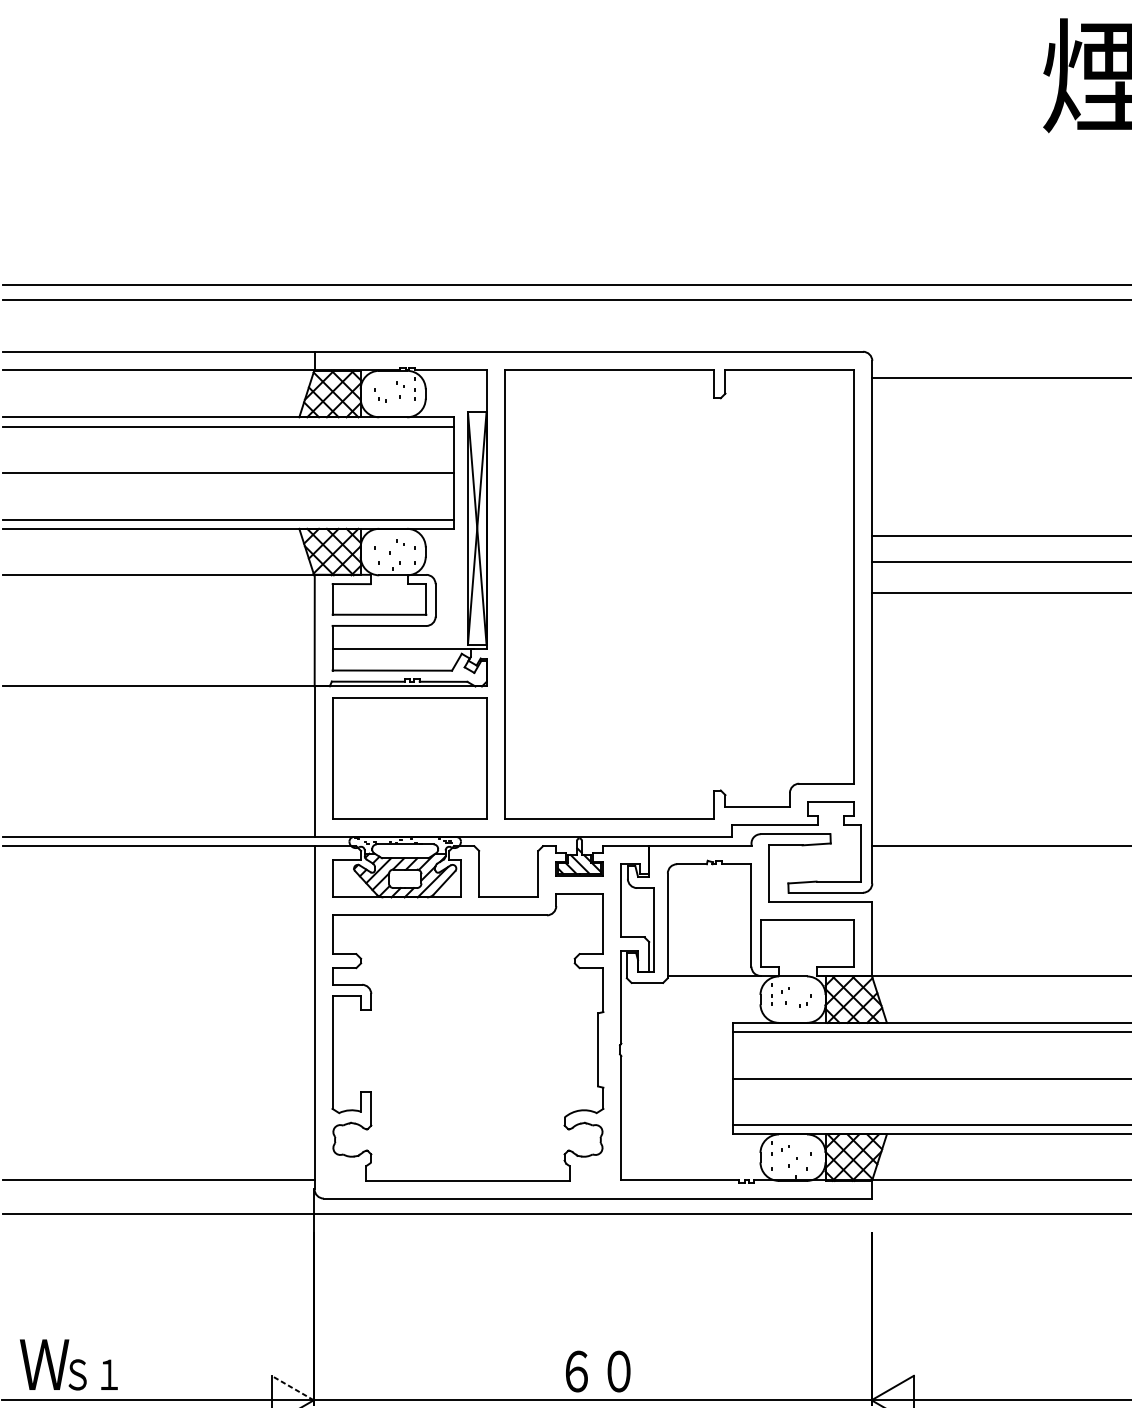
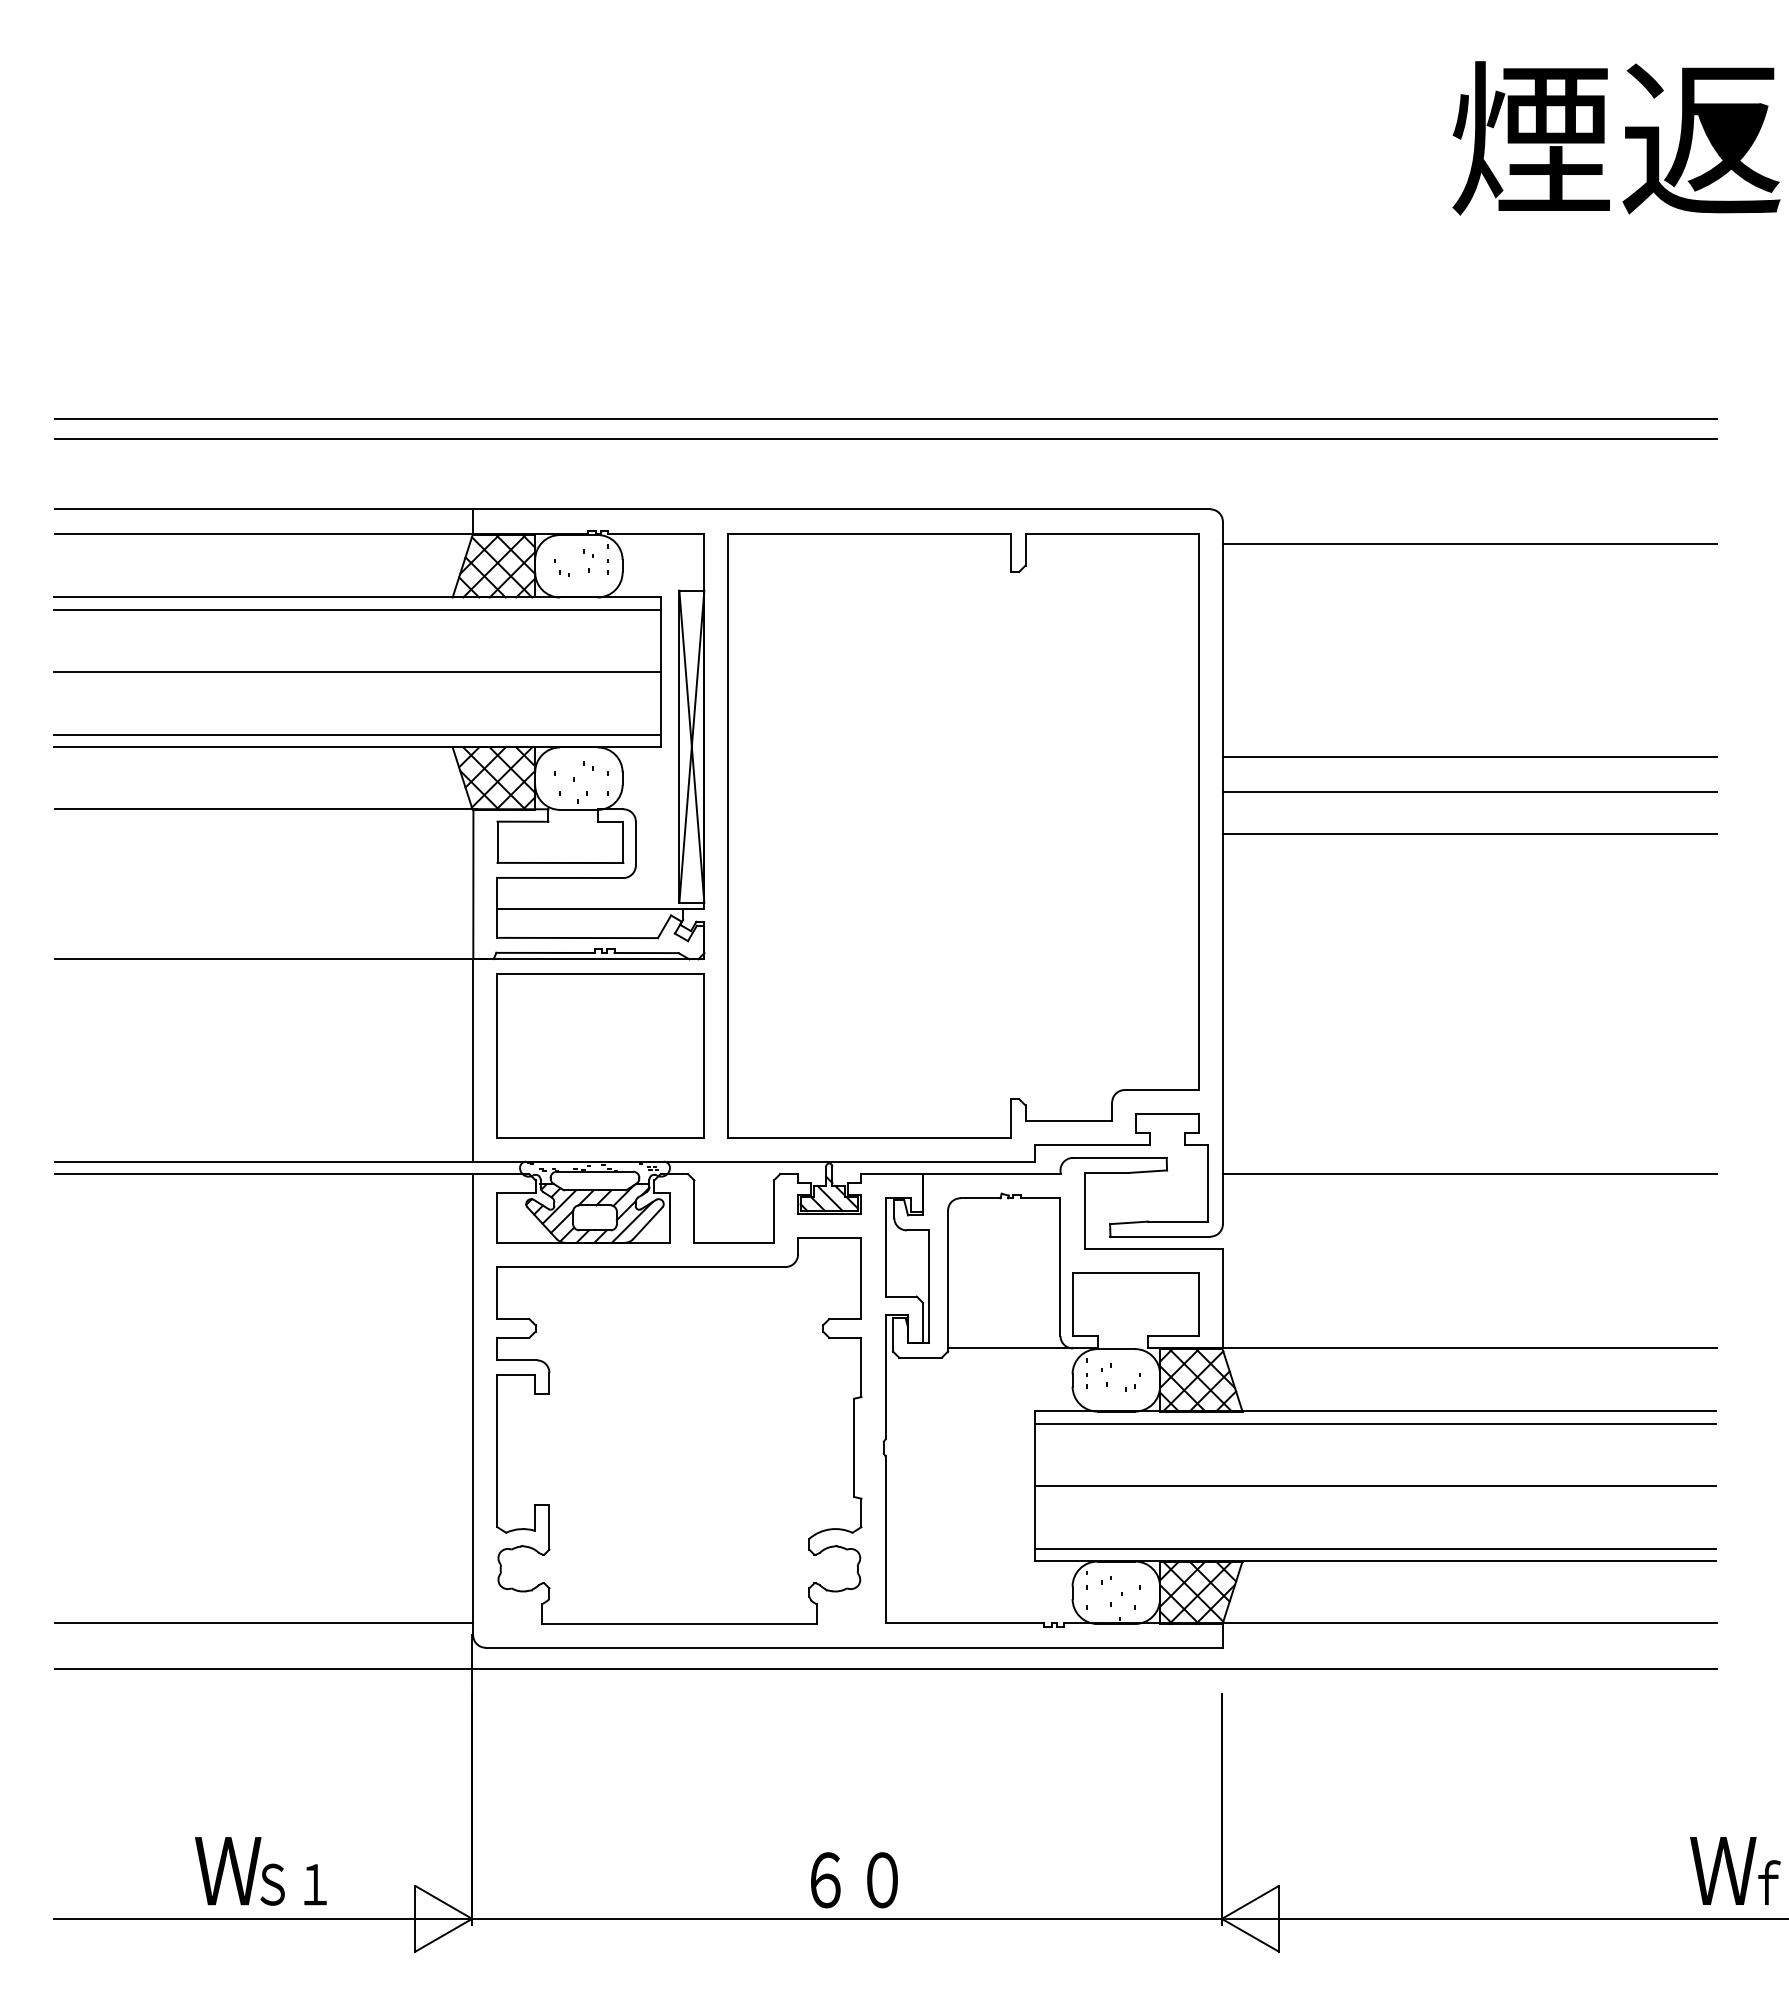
text: (68, 1365) -> (260, 1871), moved
line: (292, 1388) -> (443, 1902), dashed -> solid

